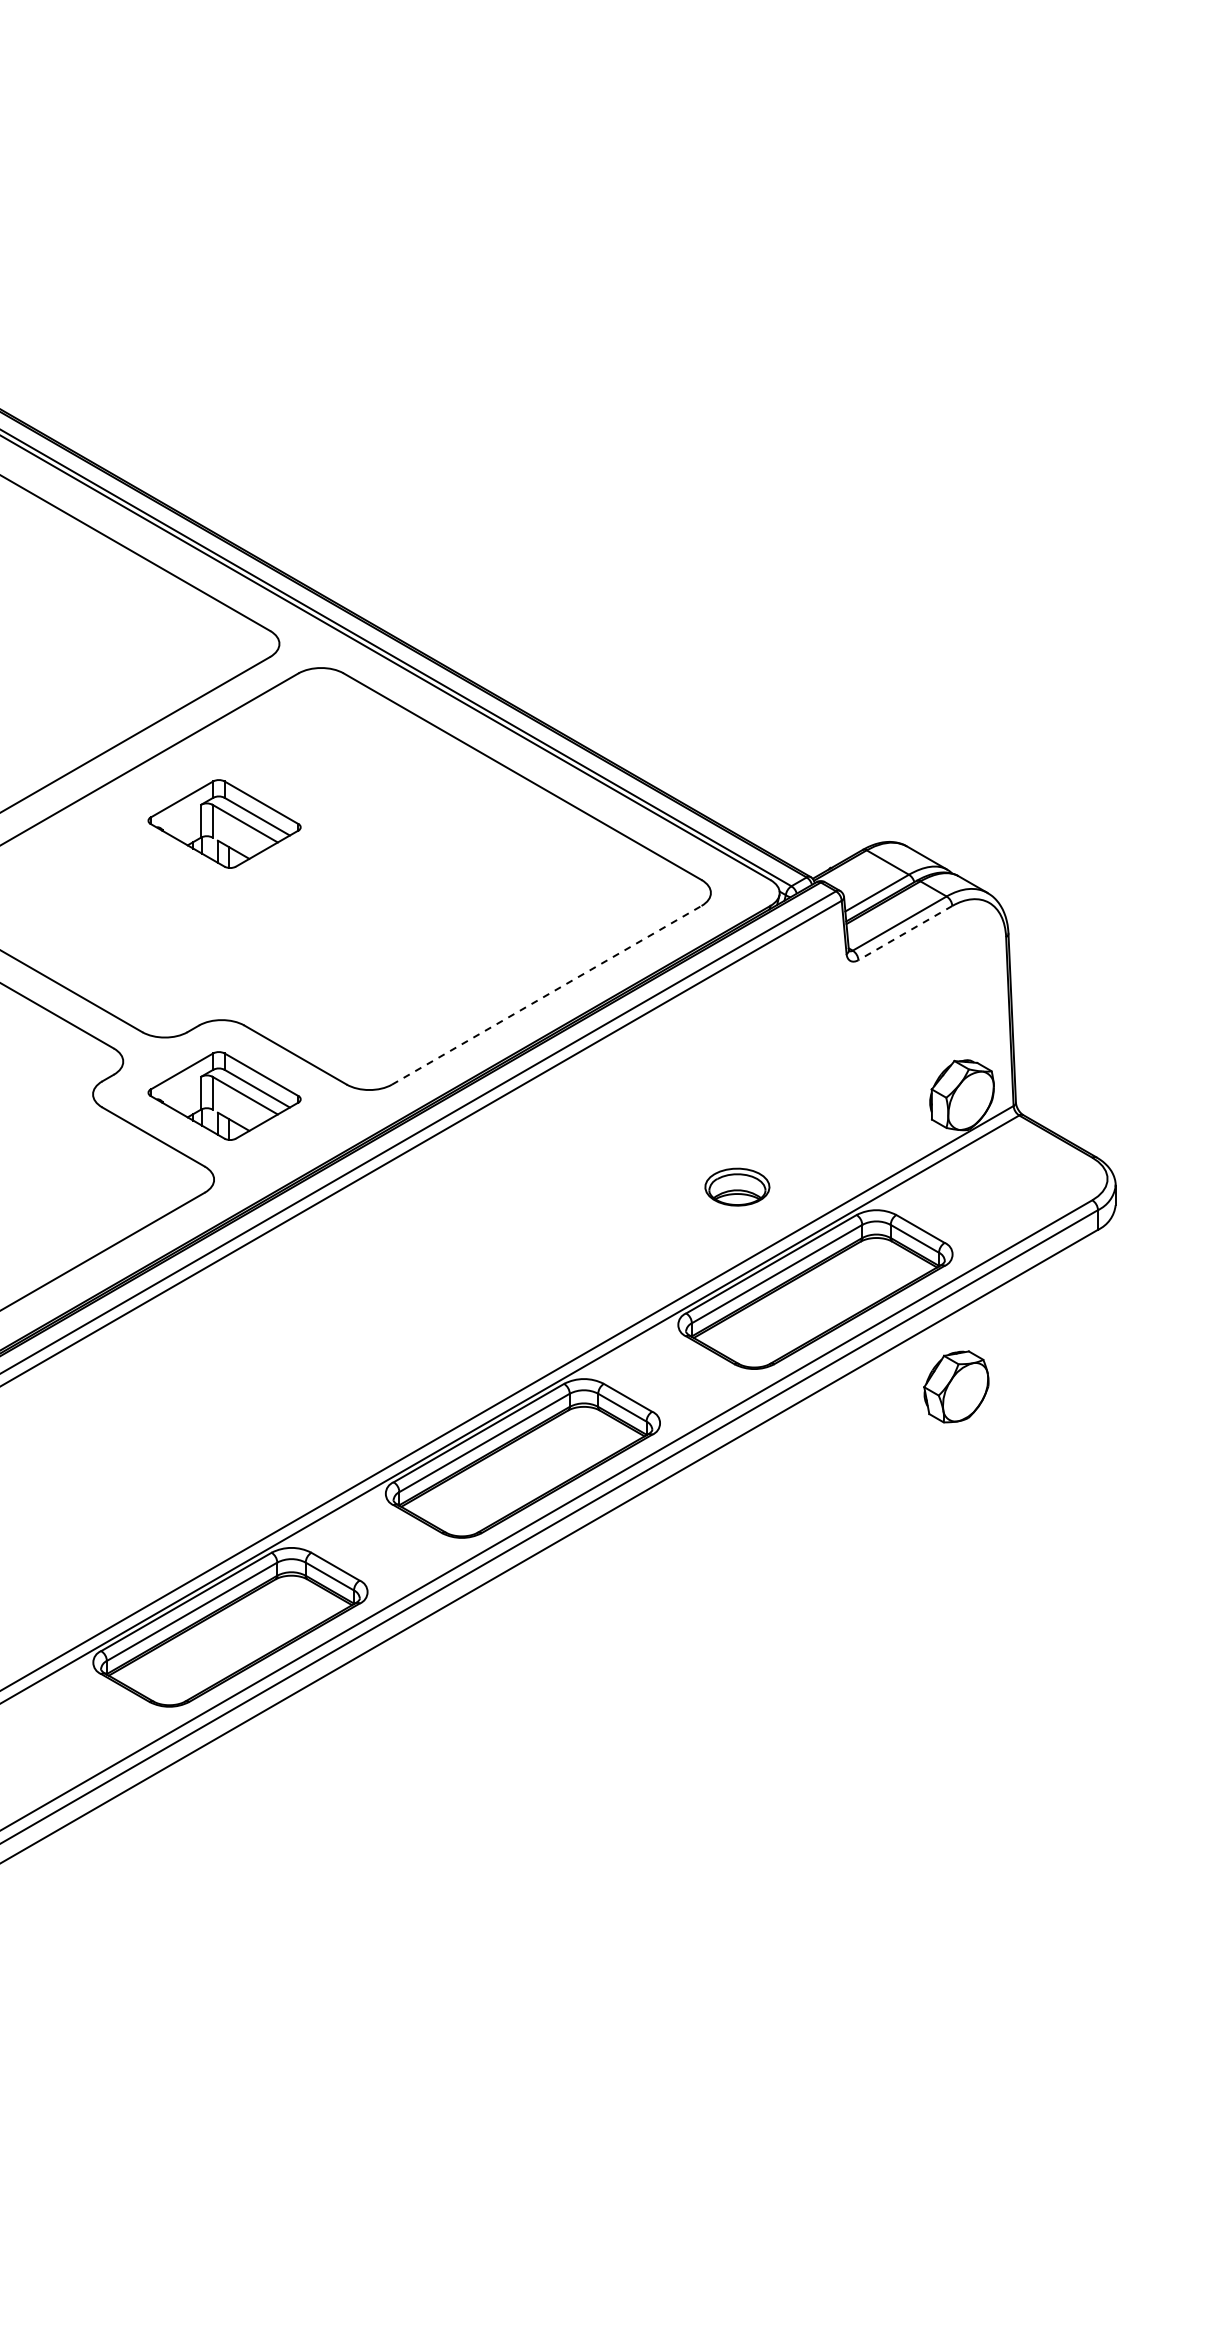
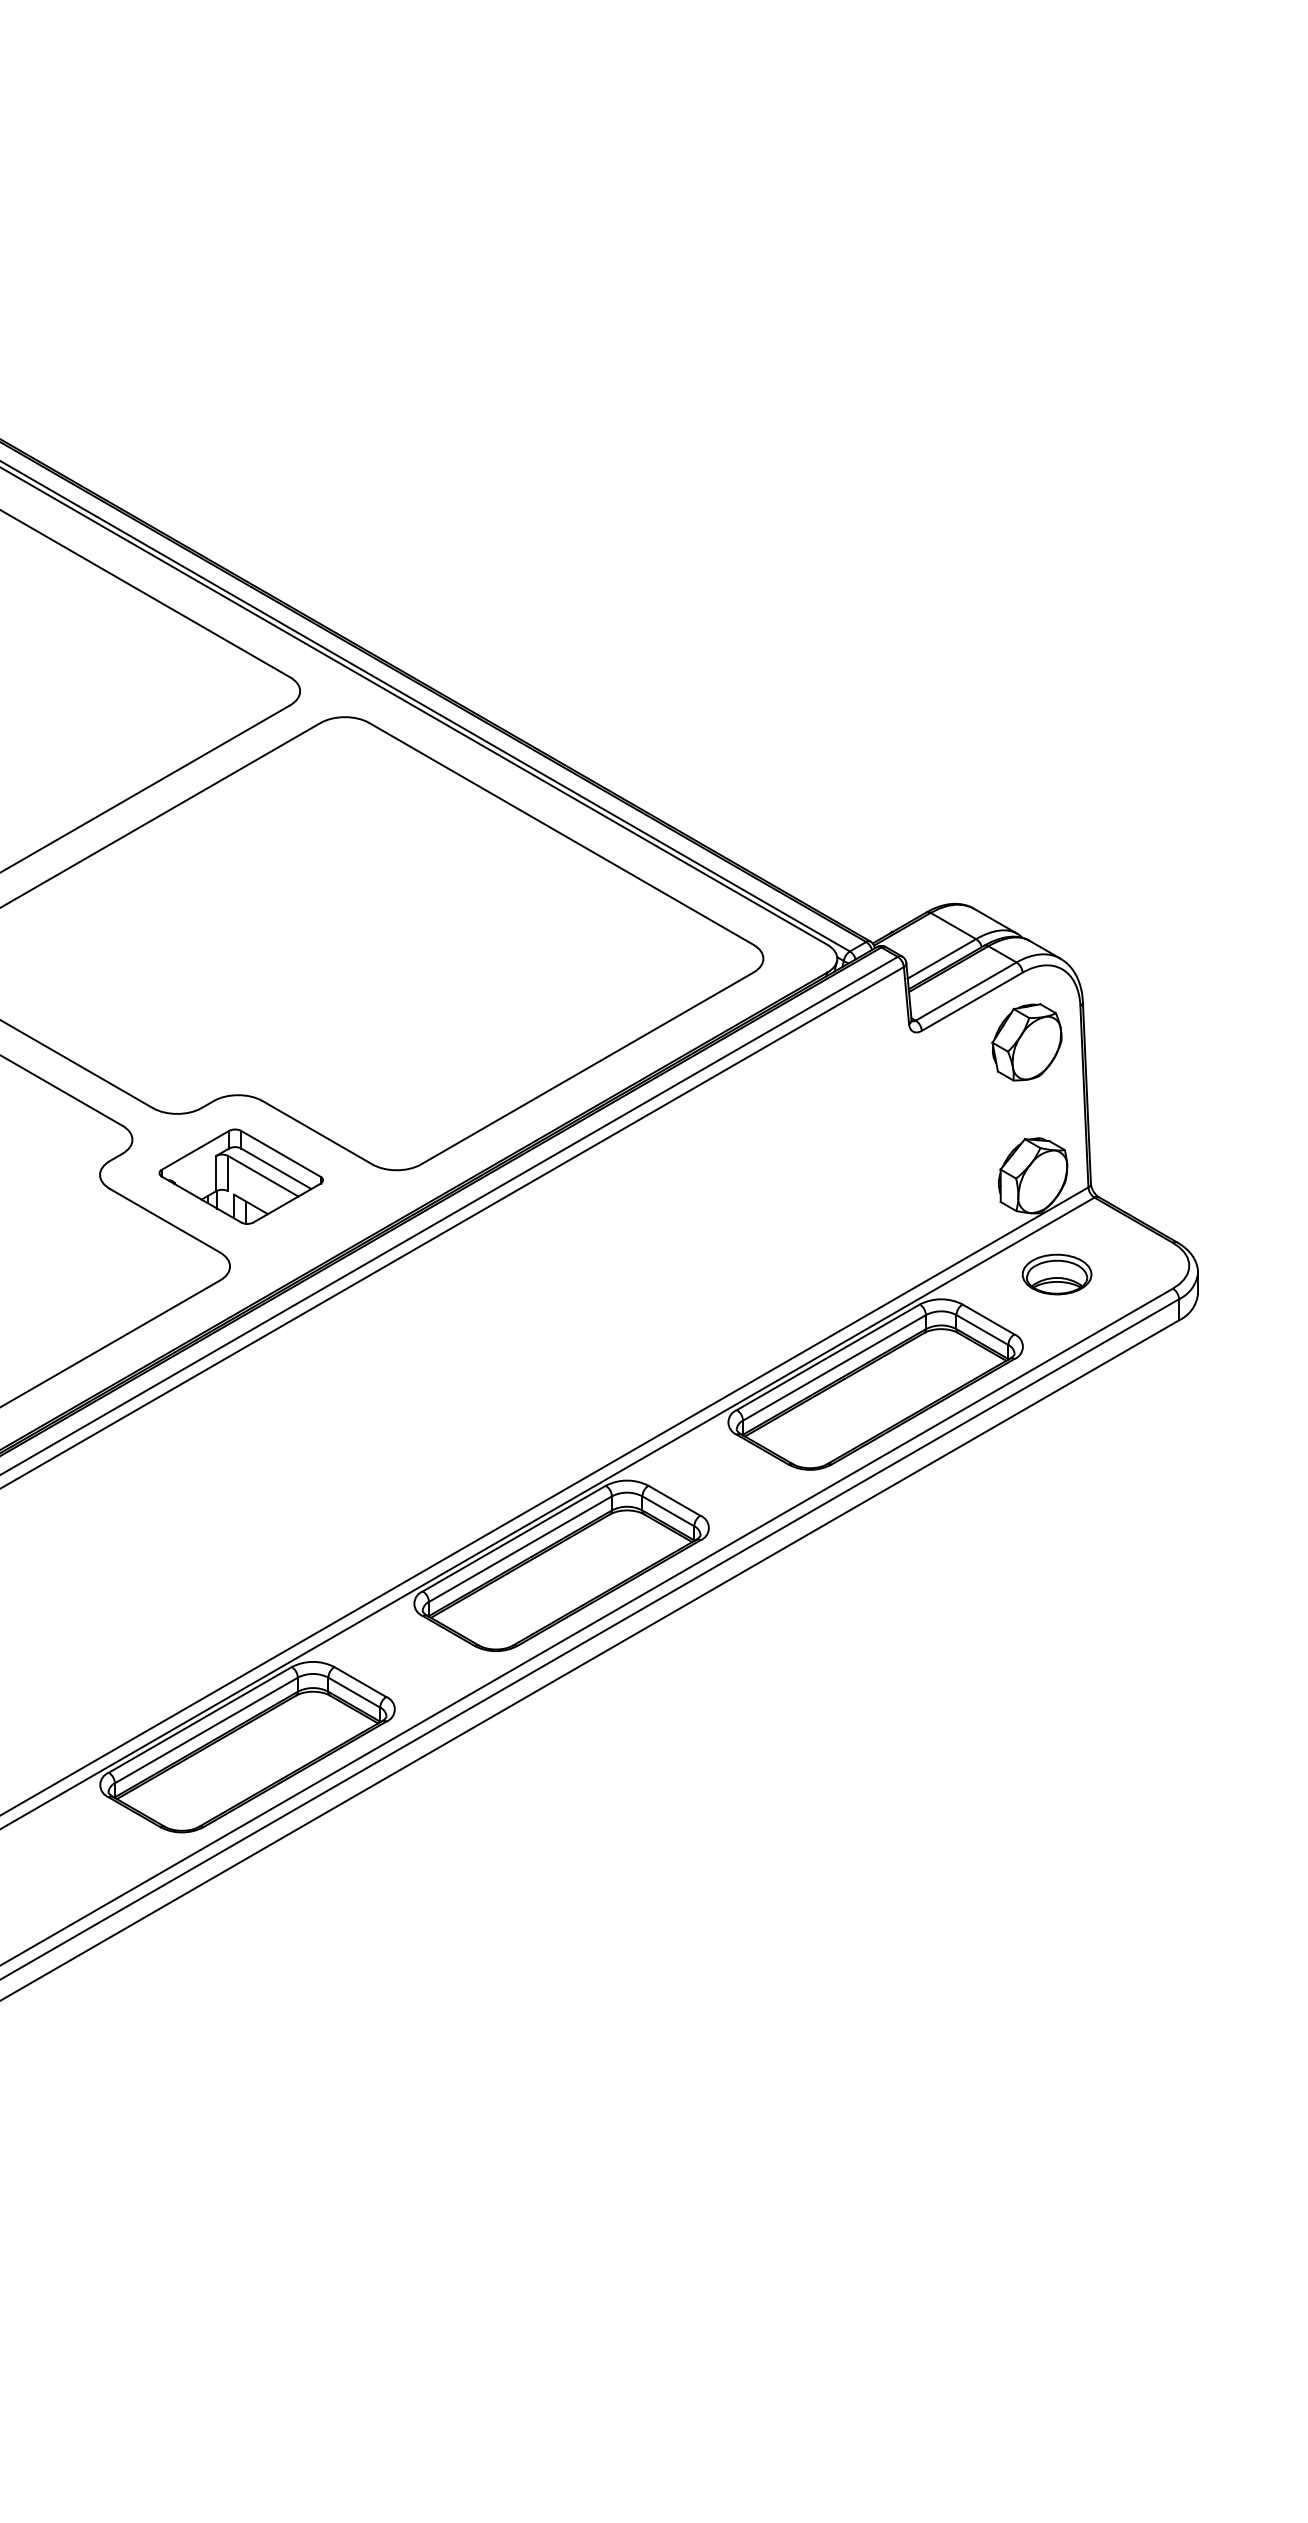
part: (224, 823) -> (241, 884), removed
line: (904, 933) -> (971, 1002), dashed -> solid
line: (546, 995) -> (586, 1068), dashed -> solid
part: (737, 1186) -> (1057, 1273), moved
part: (956, 1386) -> (1027, 1041), moved

